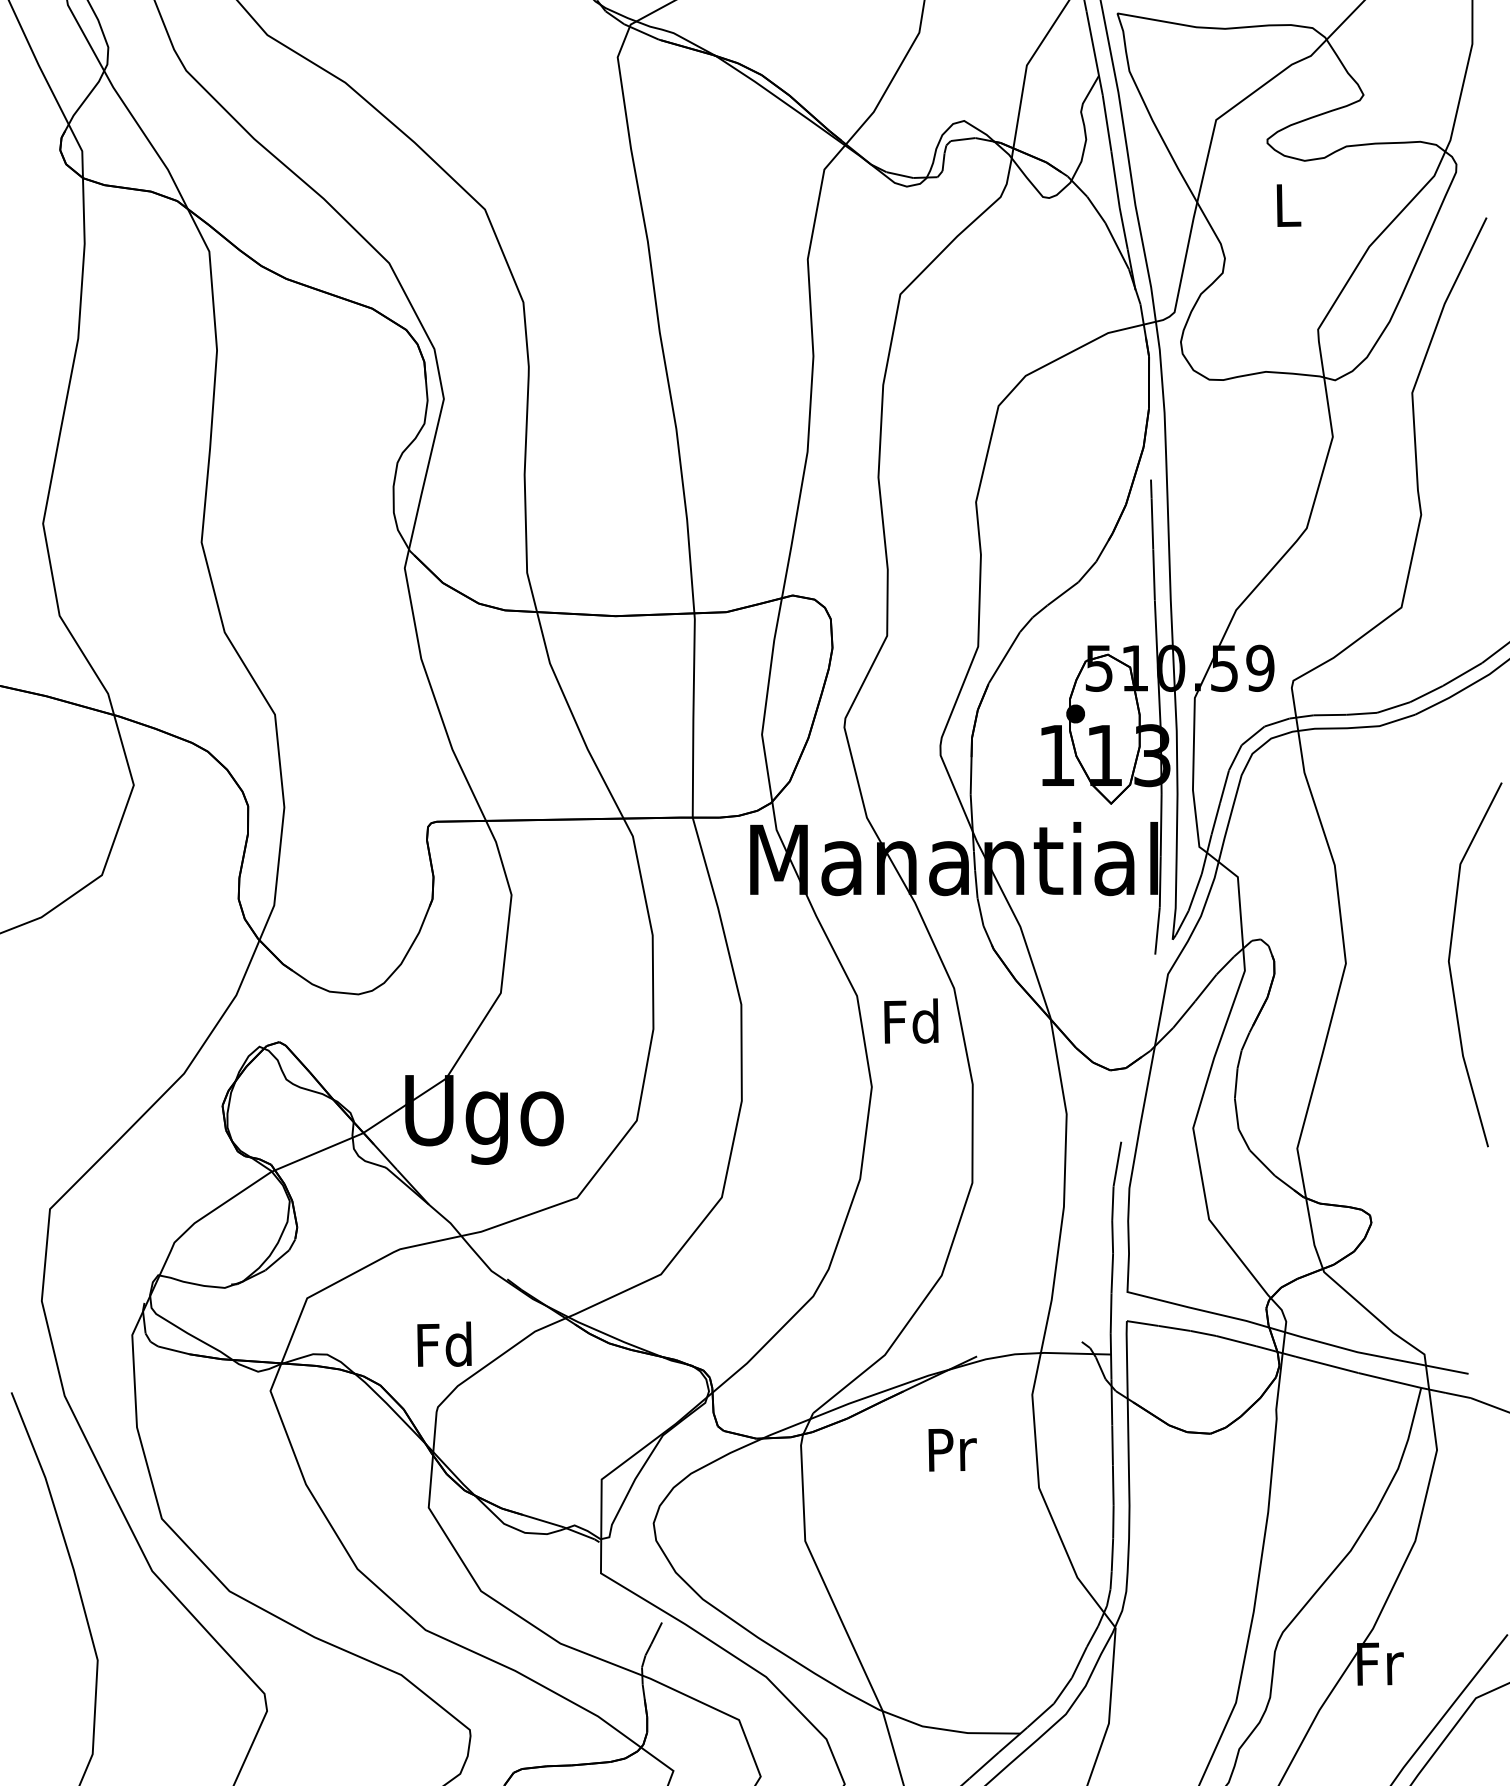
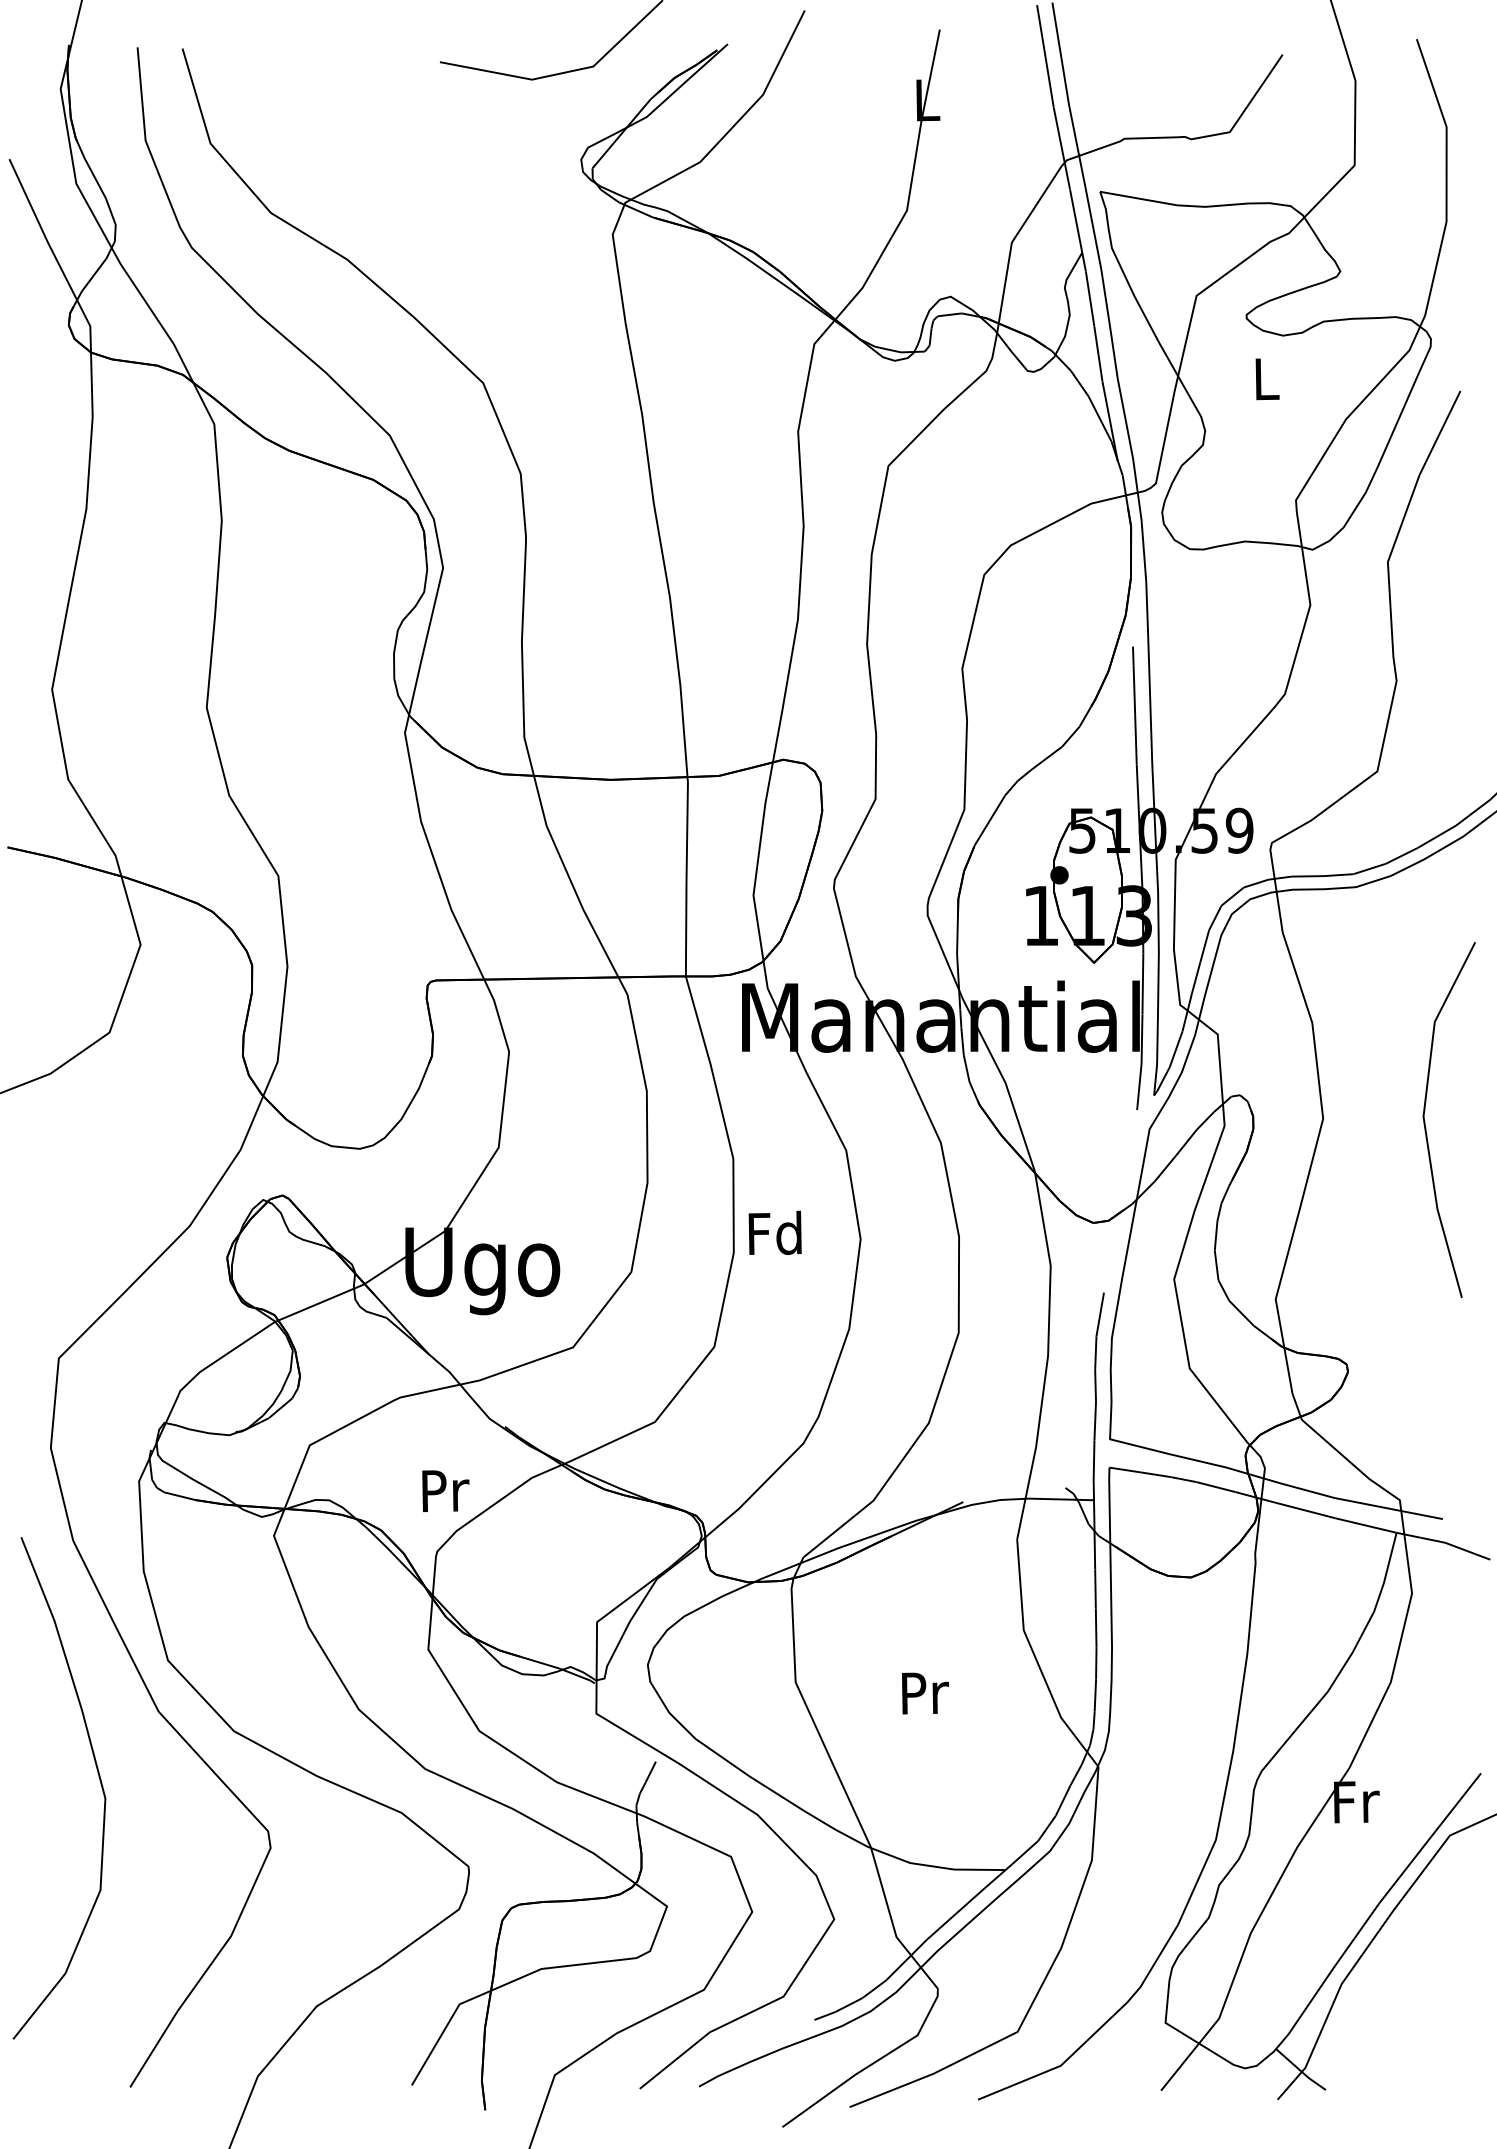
text: (910, 1020) -> (774, 1232), moved
text: (444, 1344) -> (443, 1490), Fd -> Pr
text: (952, 1450) -> (925, 1693), moved

